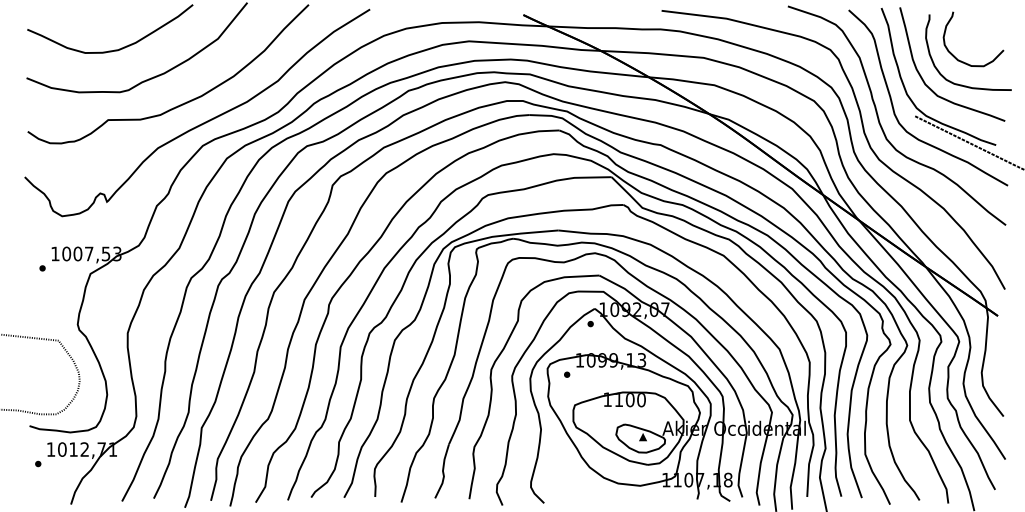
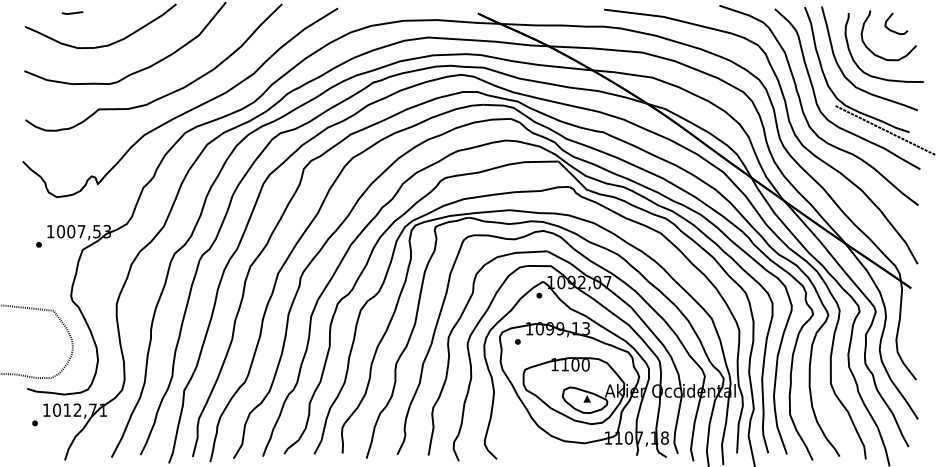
line: (78, 14) -> (71, 13), added
curve: (978, 33) -> (893, 30), added

